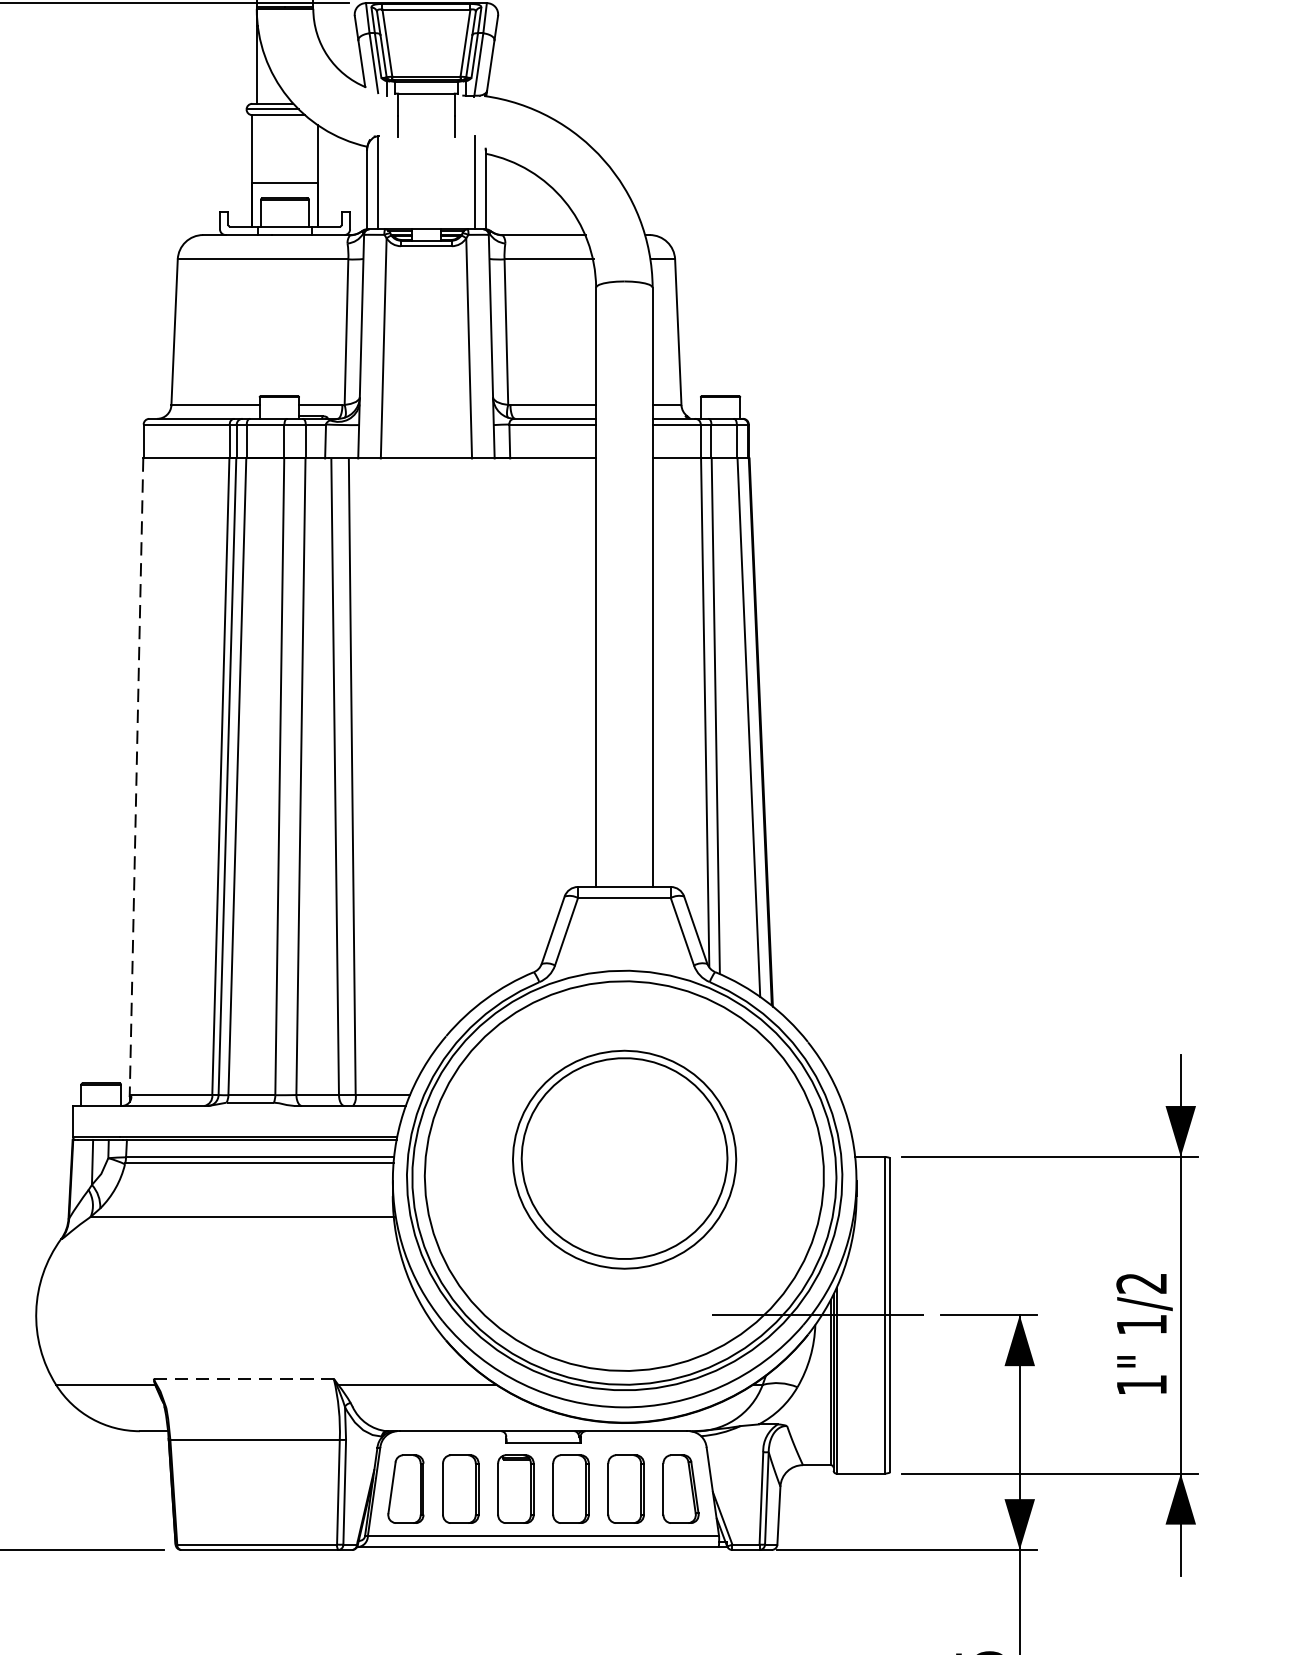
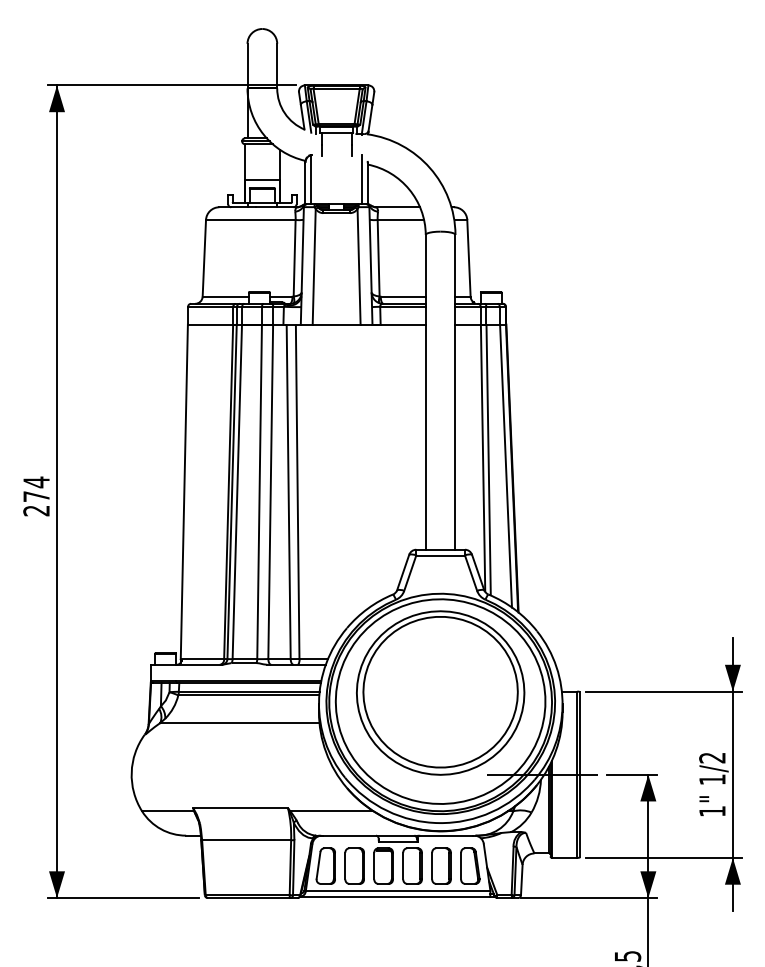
line: (136, 778) -> (184, 492), dashed -> solid
part: (624, 1158) -> (440, 692), size x1.43
line: (245, 1379) -> (241, 808), dashed -> solid

